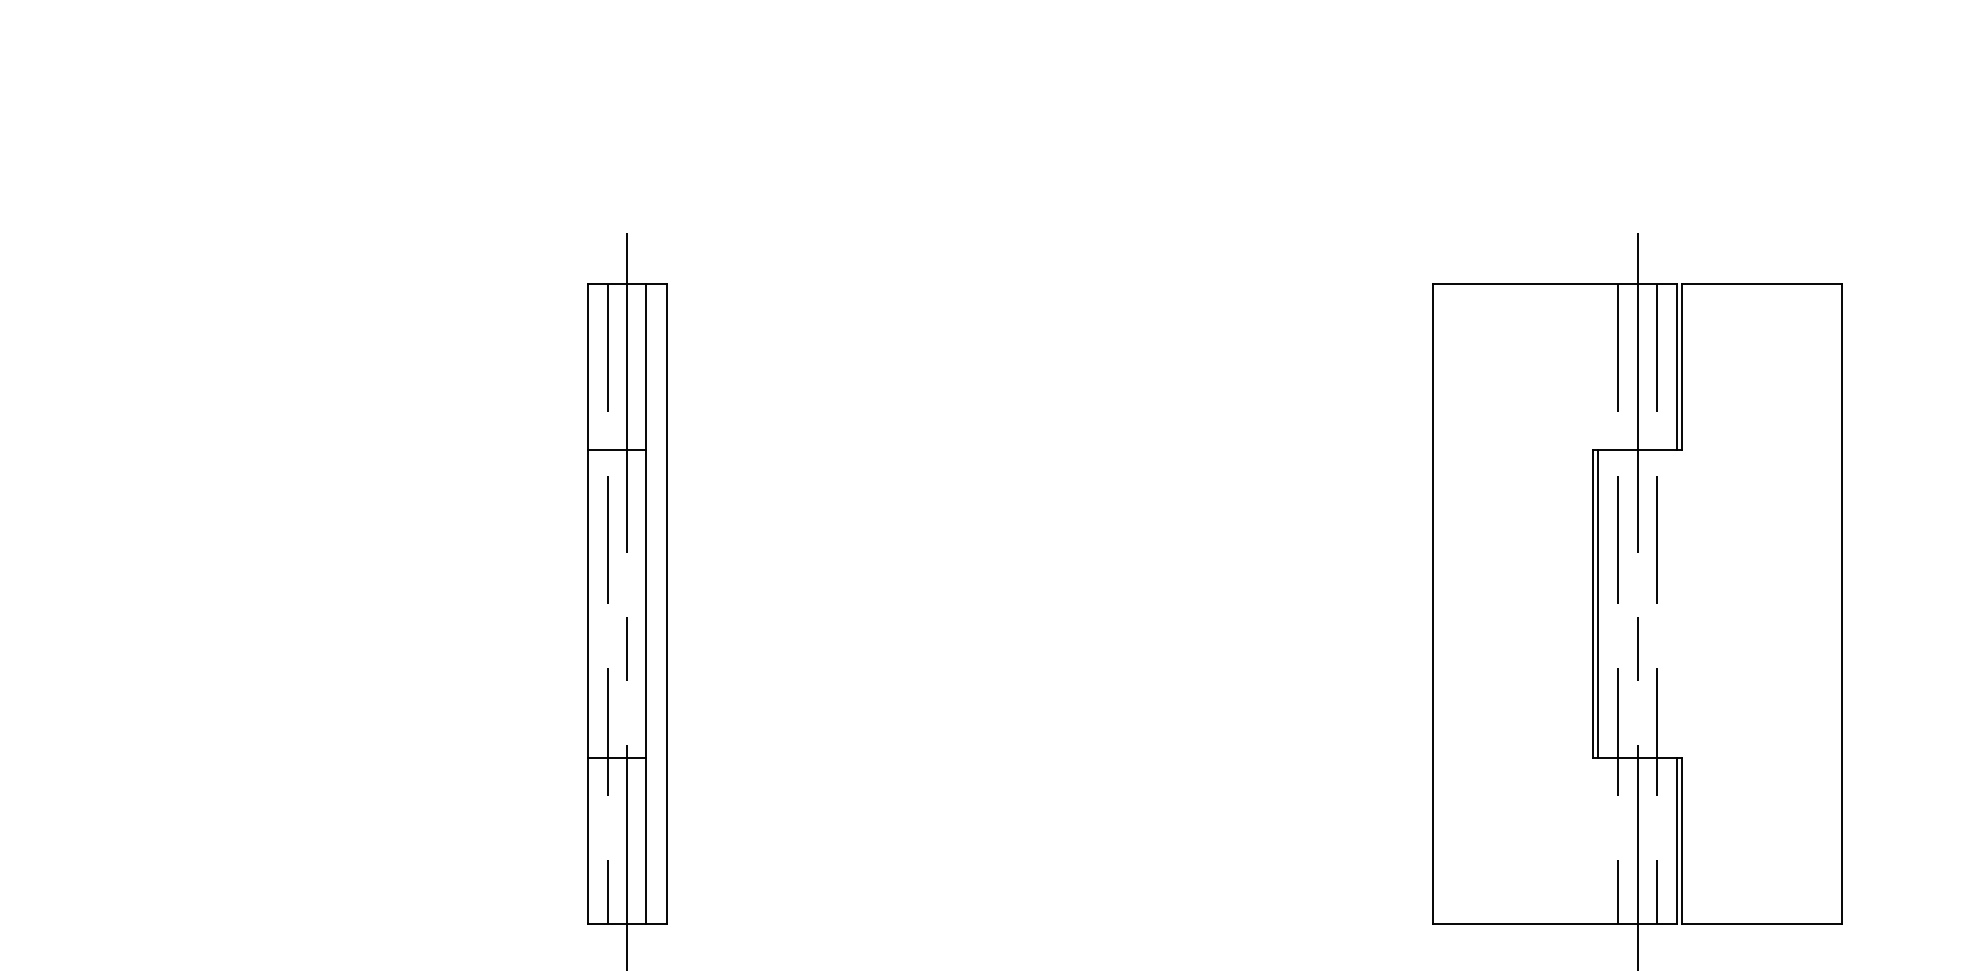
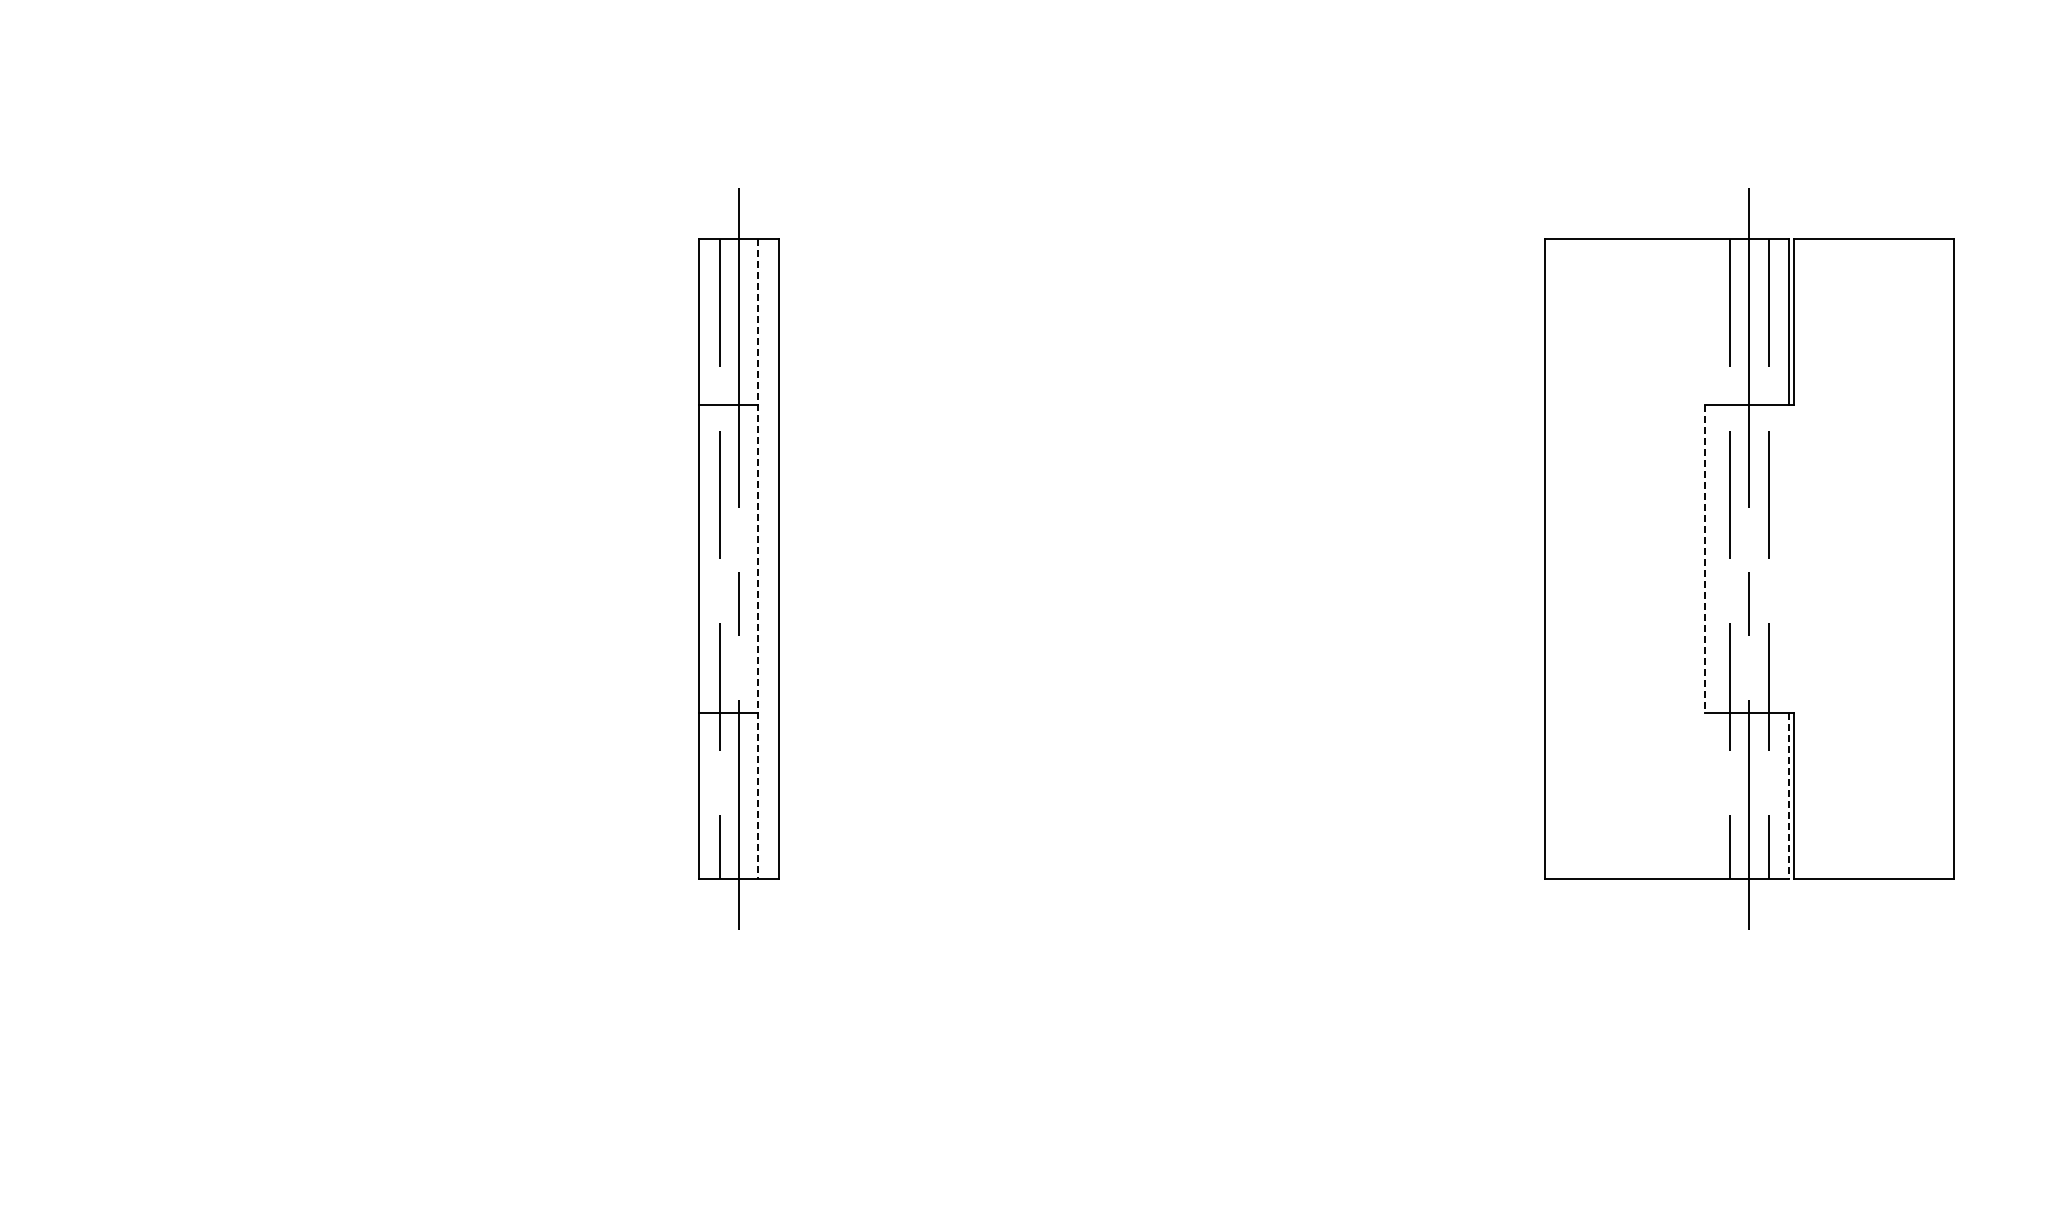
line: (1597, 603) -> (1709, 558), removed
line: (646, 604) -> (758, 559), solid -> dashed
line: (1592, 604) -> (1704, 559), solid -> dashed
line: (1677, 841) -> (1789, 796), solid -> dashed

